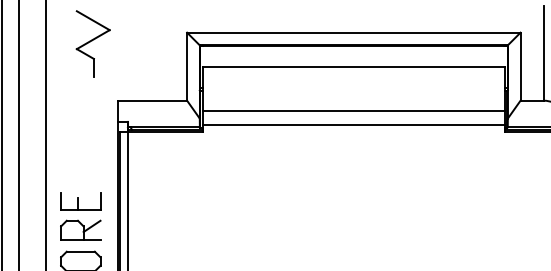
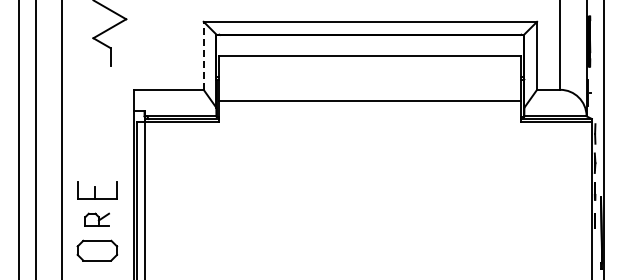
line: (186, 66) -> (203, 55), solid -> dashed
line: (353, 124) -> (370, 113), removed
part: (79, 230) -> (96, 219), size x0.6

